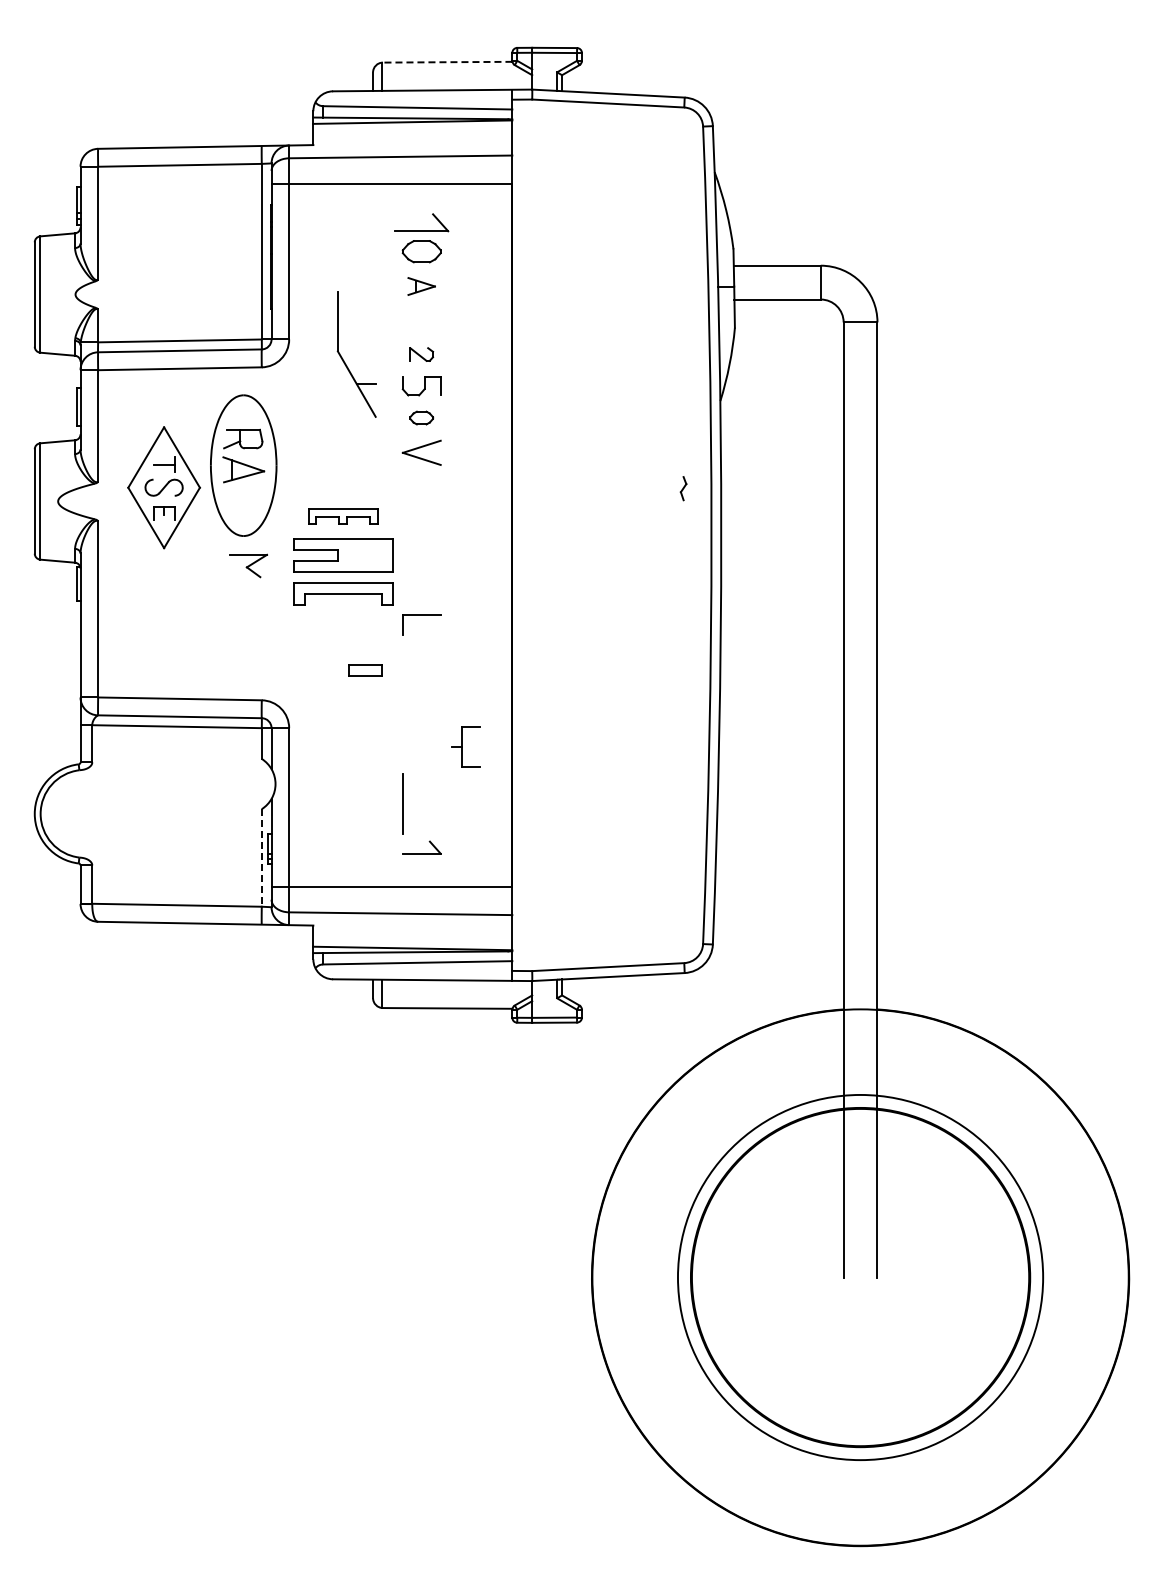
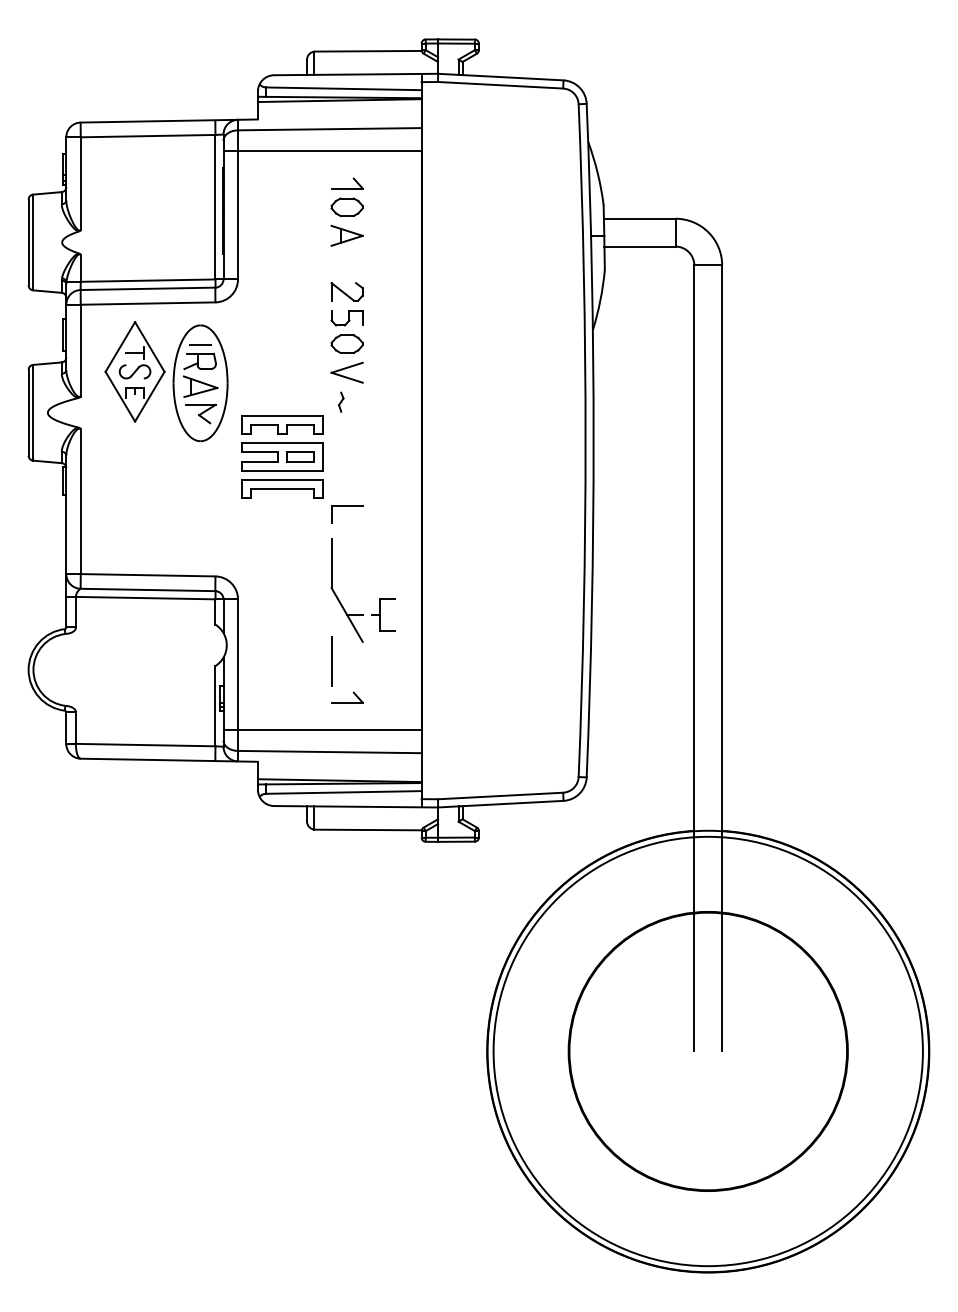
line: (447, 62) -> (368, 51), dashed -> solid
part: (421, 223) -> (346, 184), size x0.71
part: (421, 286) -> (346, 235), size x1.43
part: (421, 354) -> (346, 291), size x1.67
part: (344, 360) -> (337, 595), moved
part: (421, 417) -> (346, 343), size x1.67
line: (243, 419) -> (200, 345), added
part: (163, 487) -> (134, 371), moved
part: (683, 488) -> (341, 402), moved
part: (343, 516) -> (282, 425), size x1.43
part: (248, 565) -> (200, 413), moved
part: (365, 670) -> (300, 457), moved
line: (261, 857) -> (215, 705), dashed -> solid
circle: (860, 1277) -> (708, 1051), size x1.43

